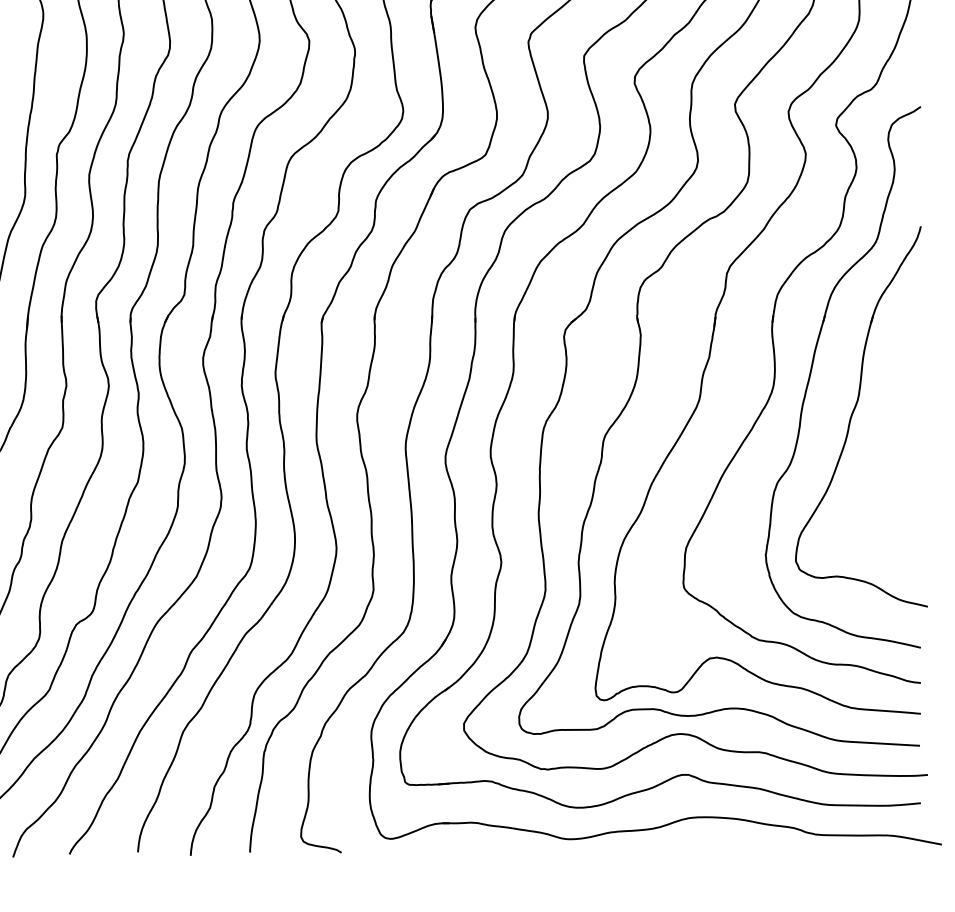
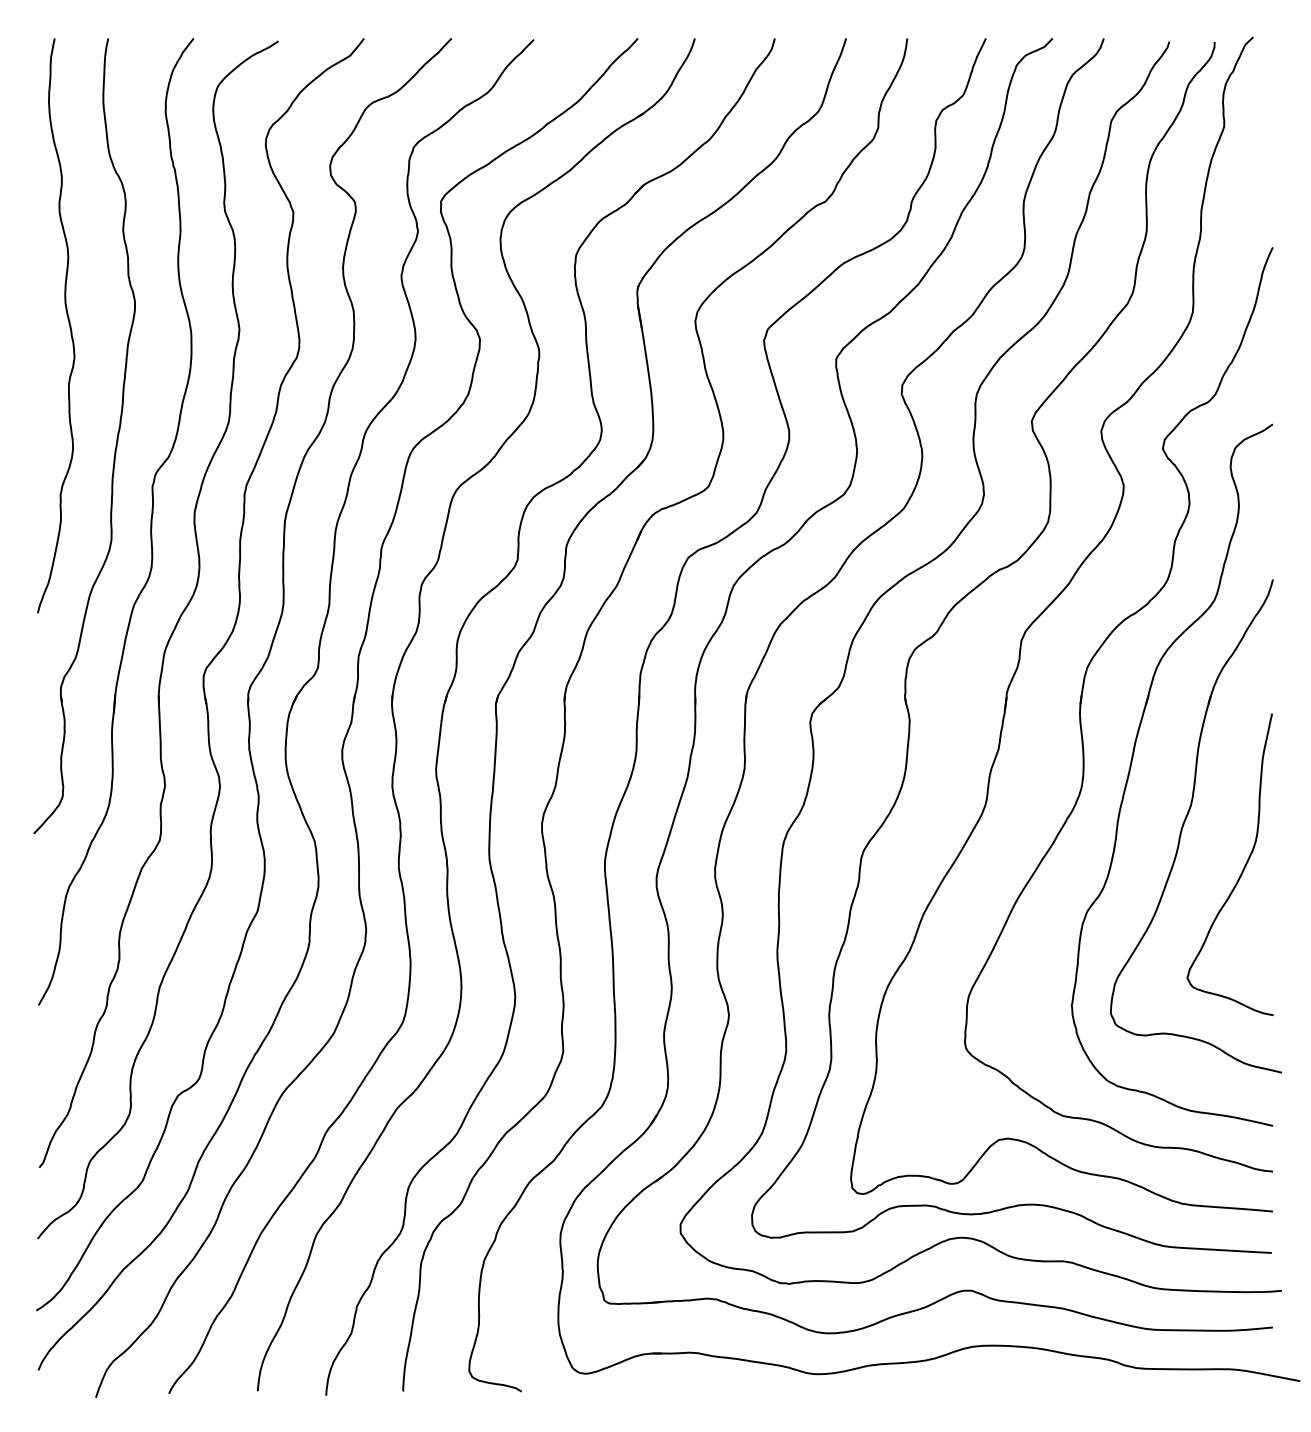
curve: (896, 451) -> (1241, 871), added

